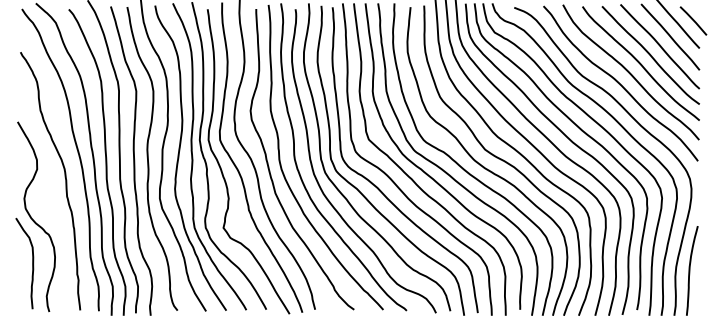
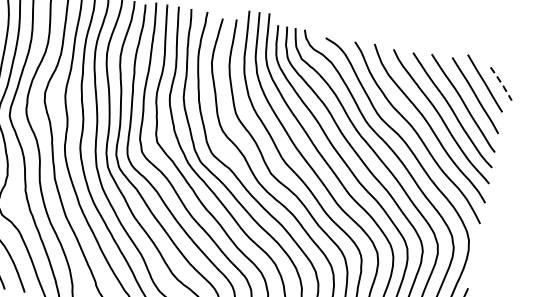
line: (694, 20) -> (502, 83), solid -> dashed

